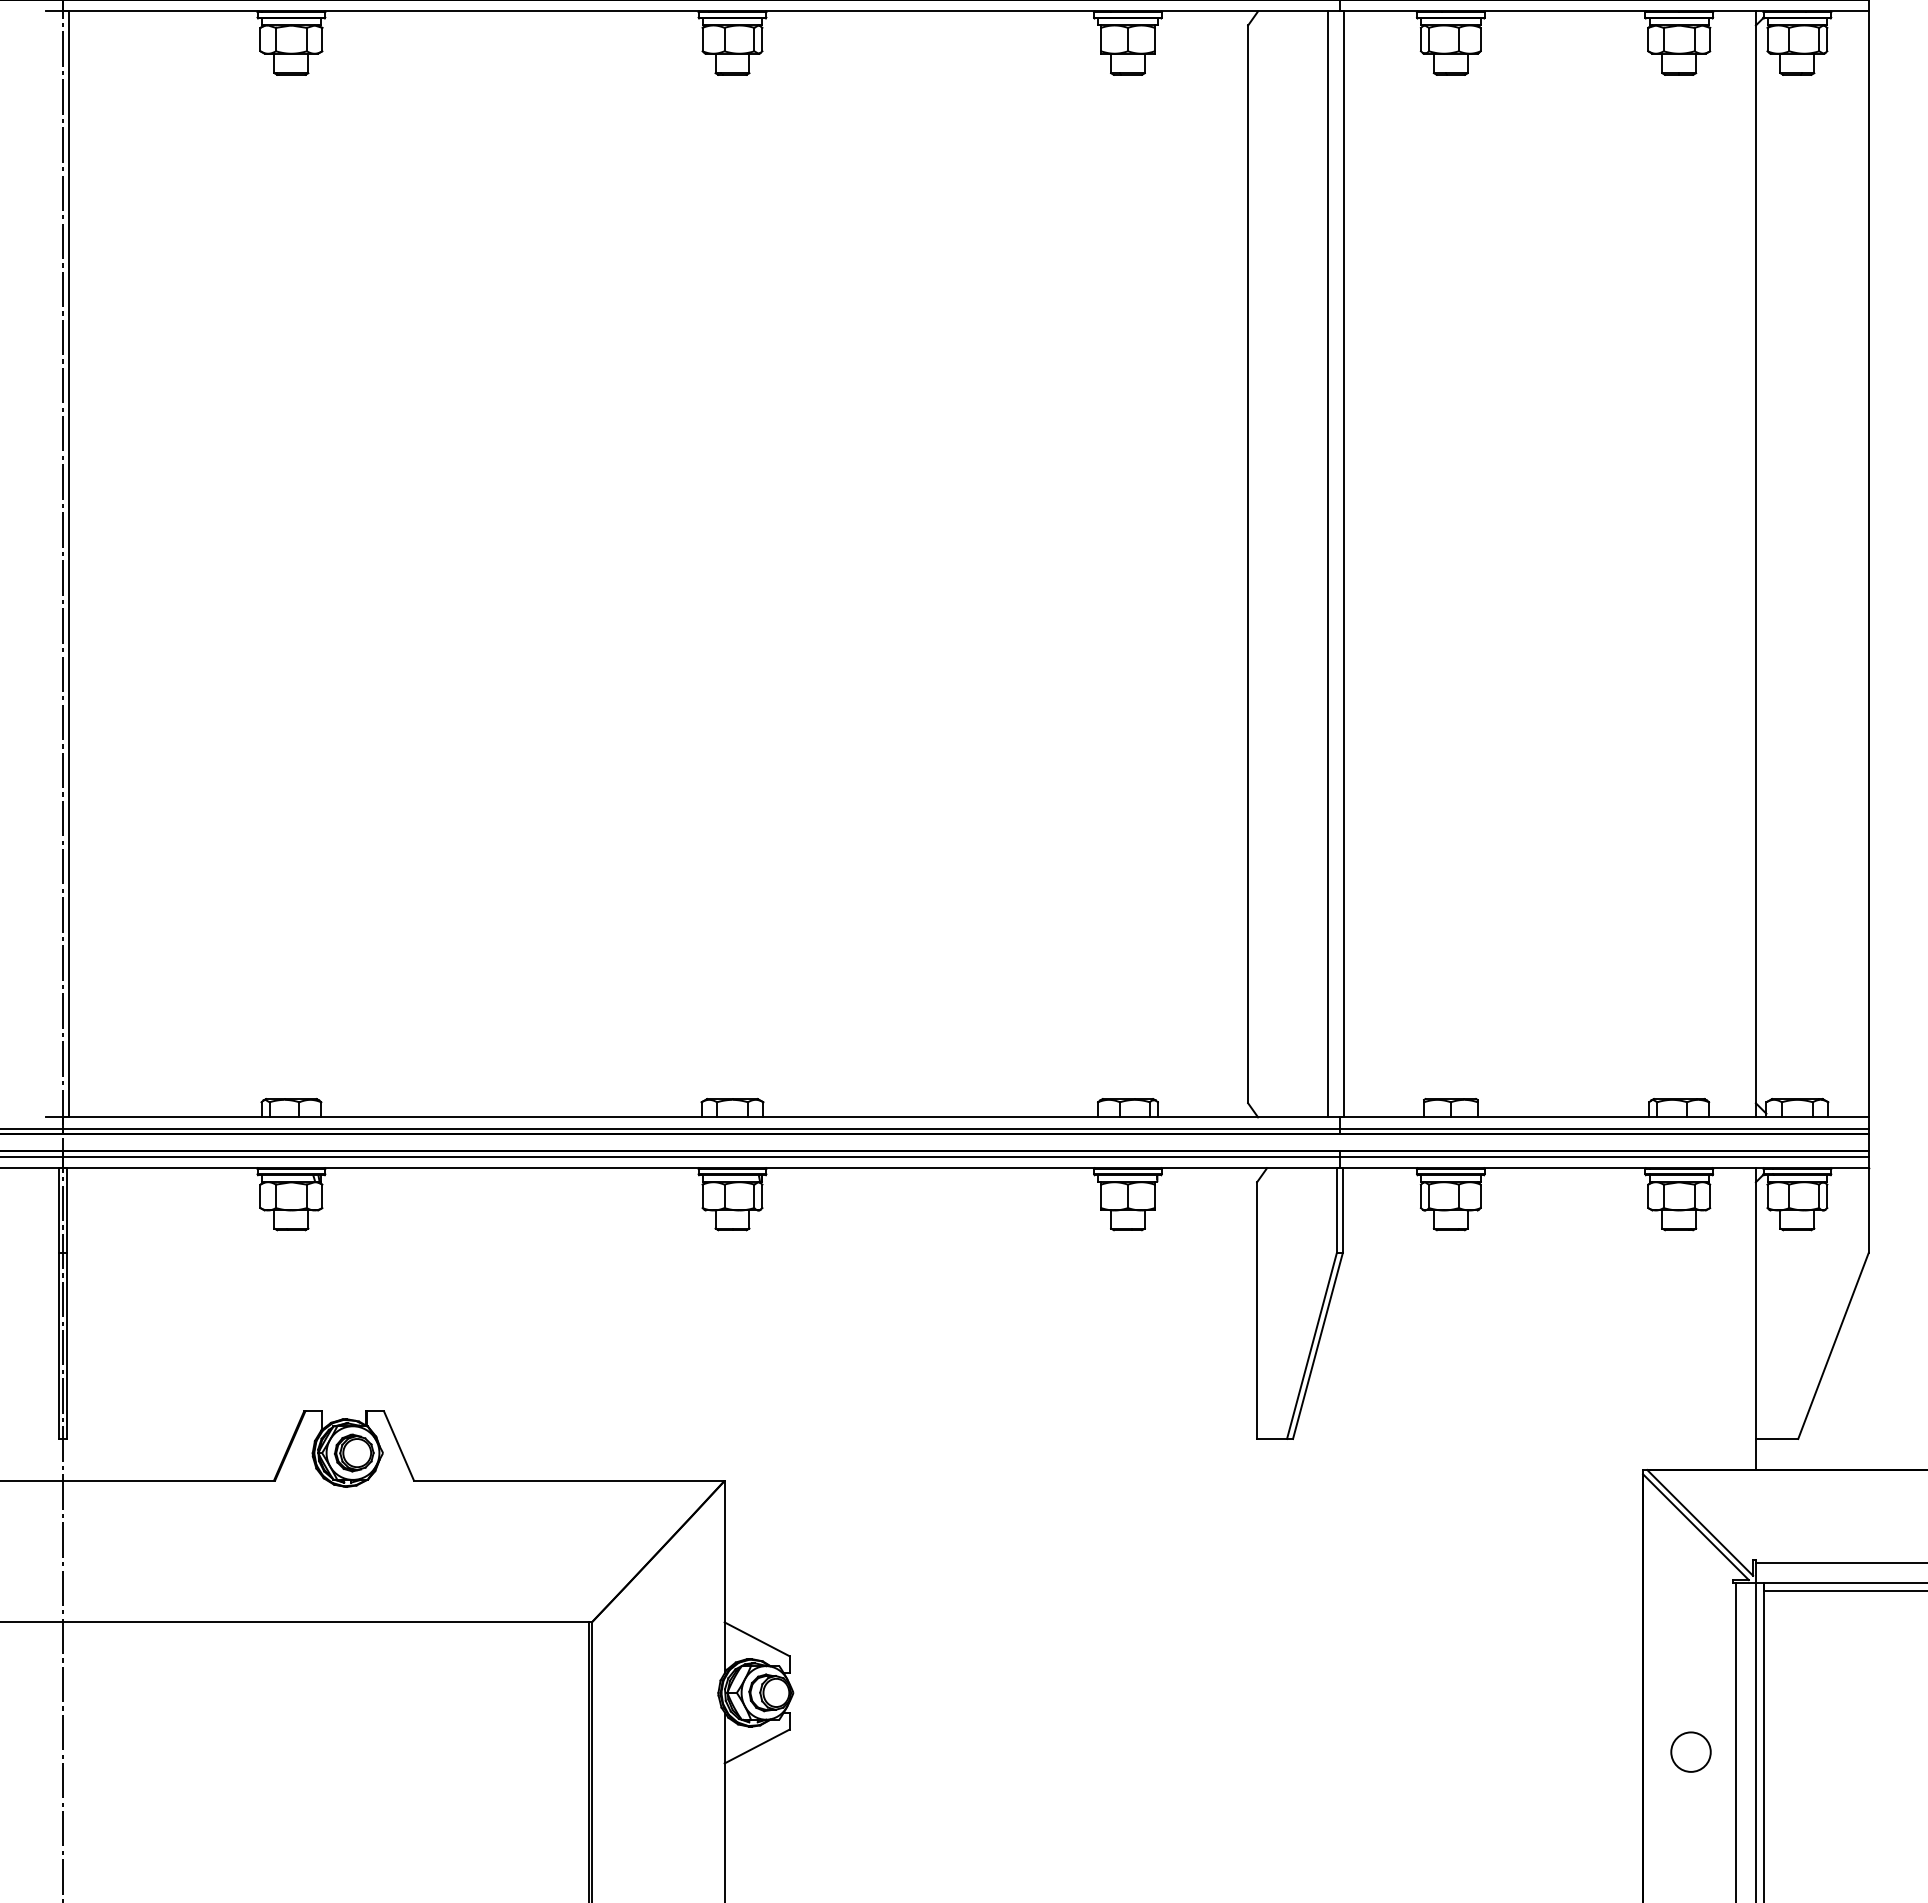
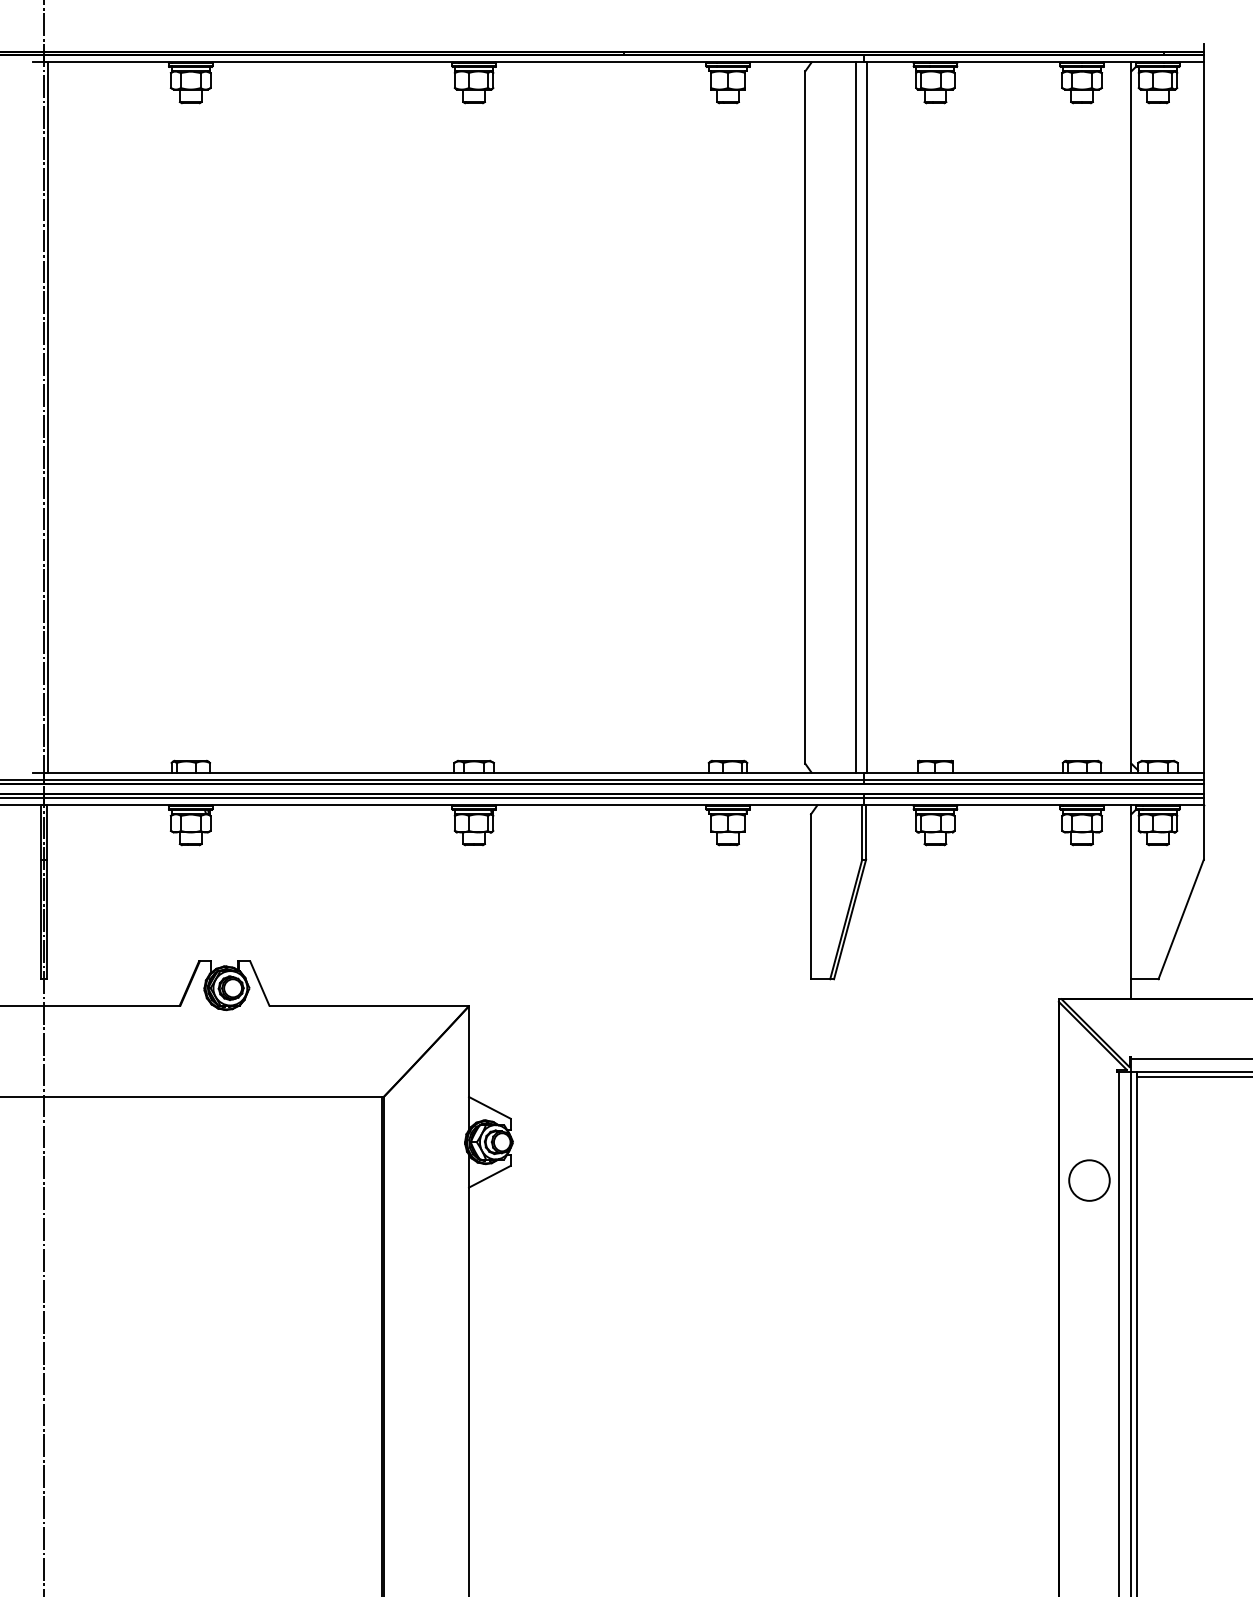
circle: (1690, 1750) -> (1089, 1179), size x1.6

